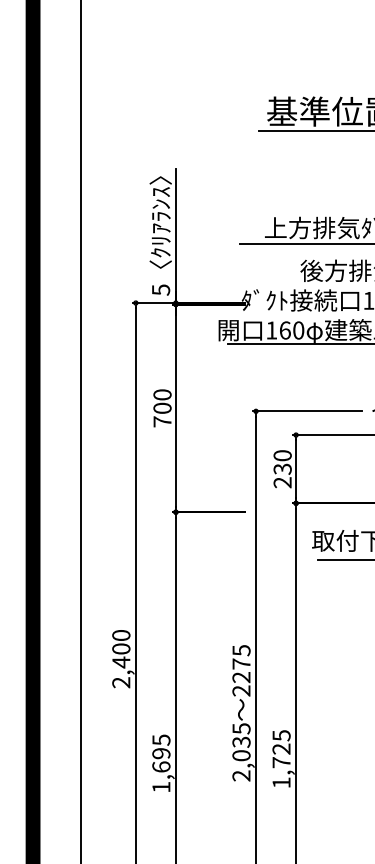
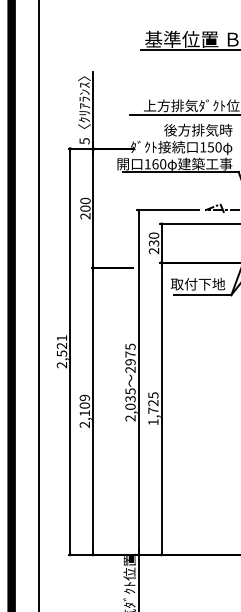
text: (162, 422) -> (85, 216), 700 -> 200
text: (120, 649) -> (61, 346), 2,400 -> 2,521
text: (241, 677) -> (130, 362), 2275 -> 2975
text: (160, 762) -> (84, 410), 1,695 -> 2,109

